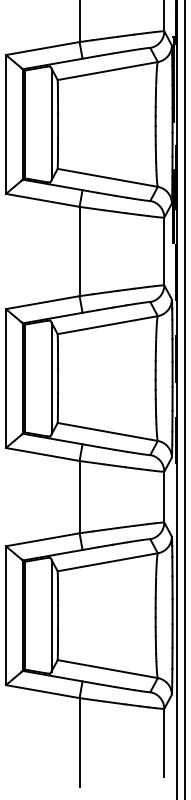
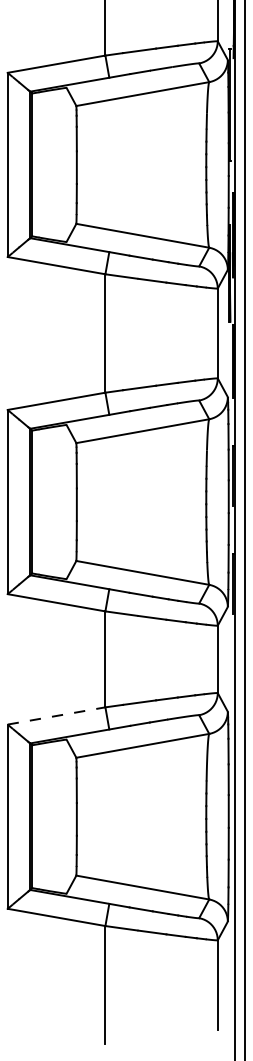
line: (51, 124) -> (68, 164), removed
line: (51, 378) -> (68, 502), removed
line: (42, 539) -> (56, 715), solid -> dashed
line: (51, 615) -> (68, 816), removed

